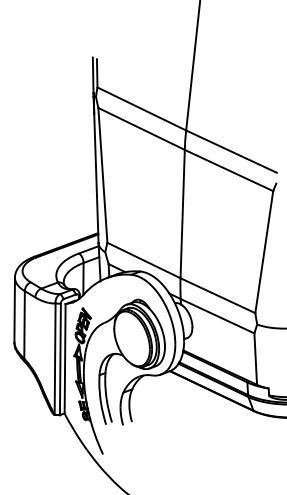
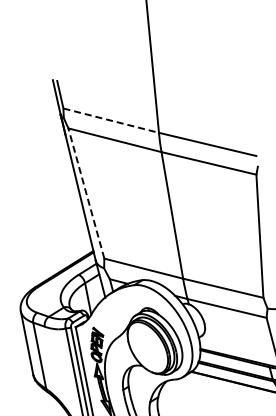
line: (142, 109) -> (111, 121), solid -> dashed
line: (102, 175) -> (86, 193), solid -> dashed

